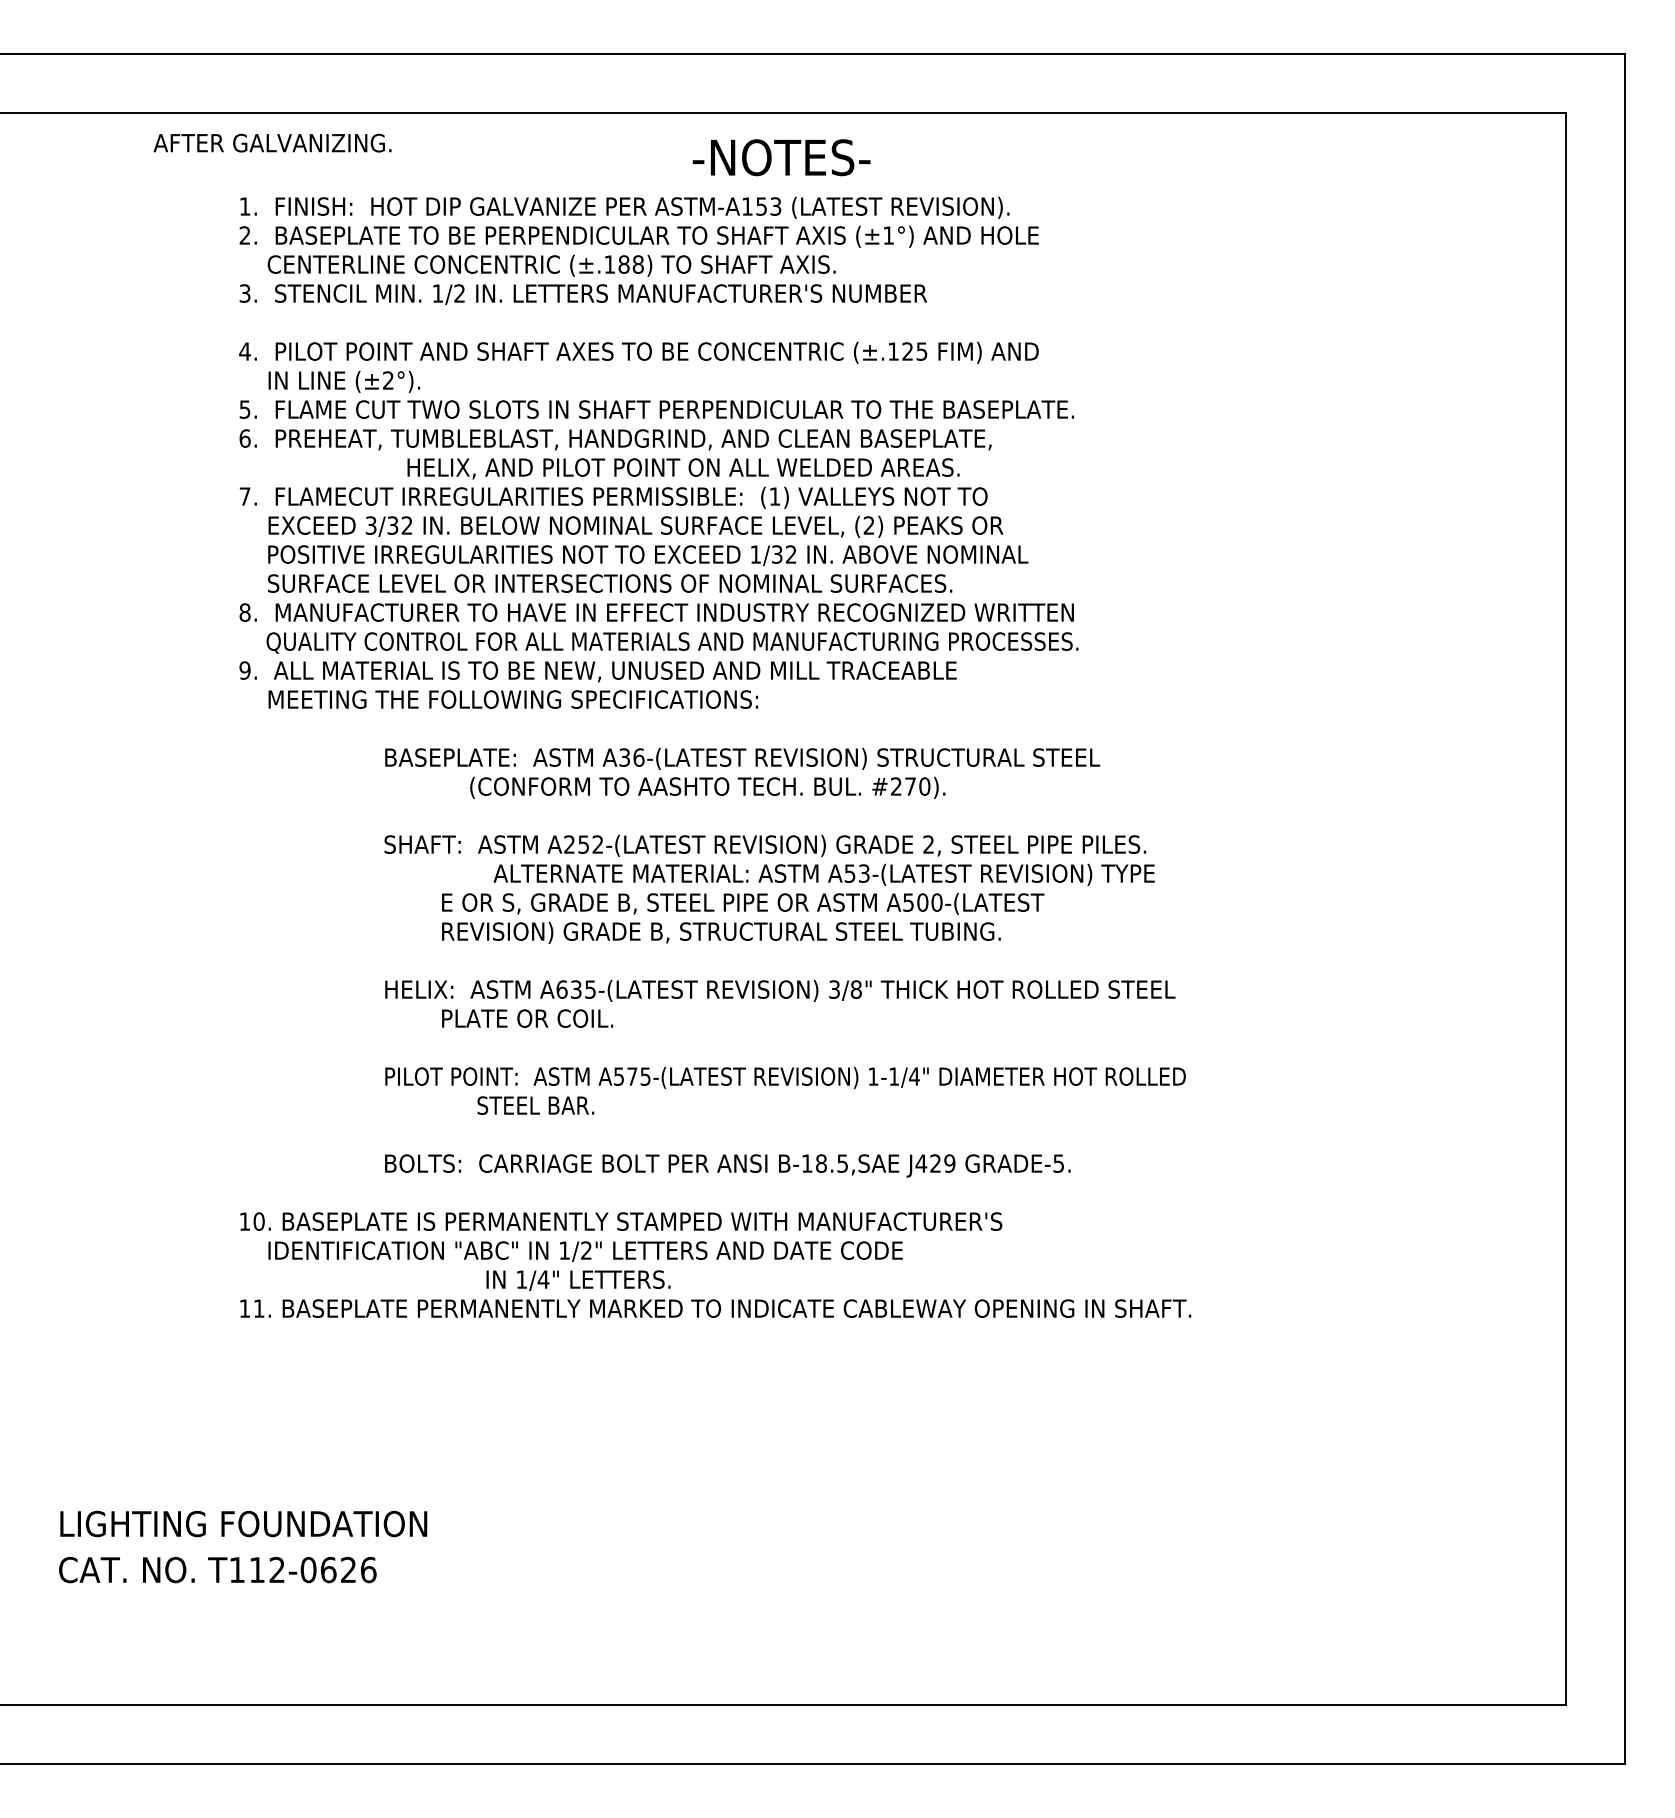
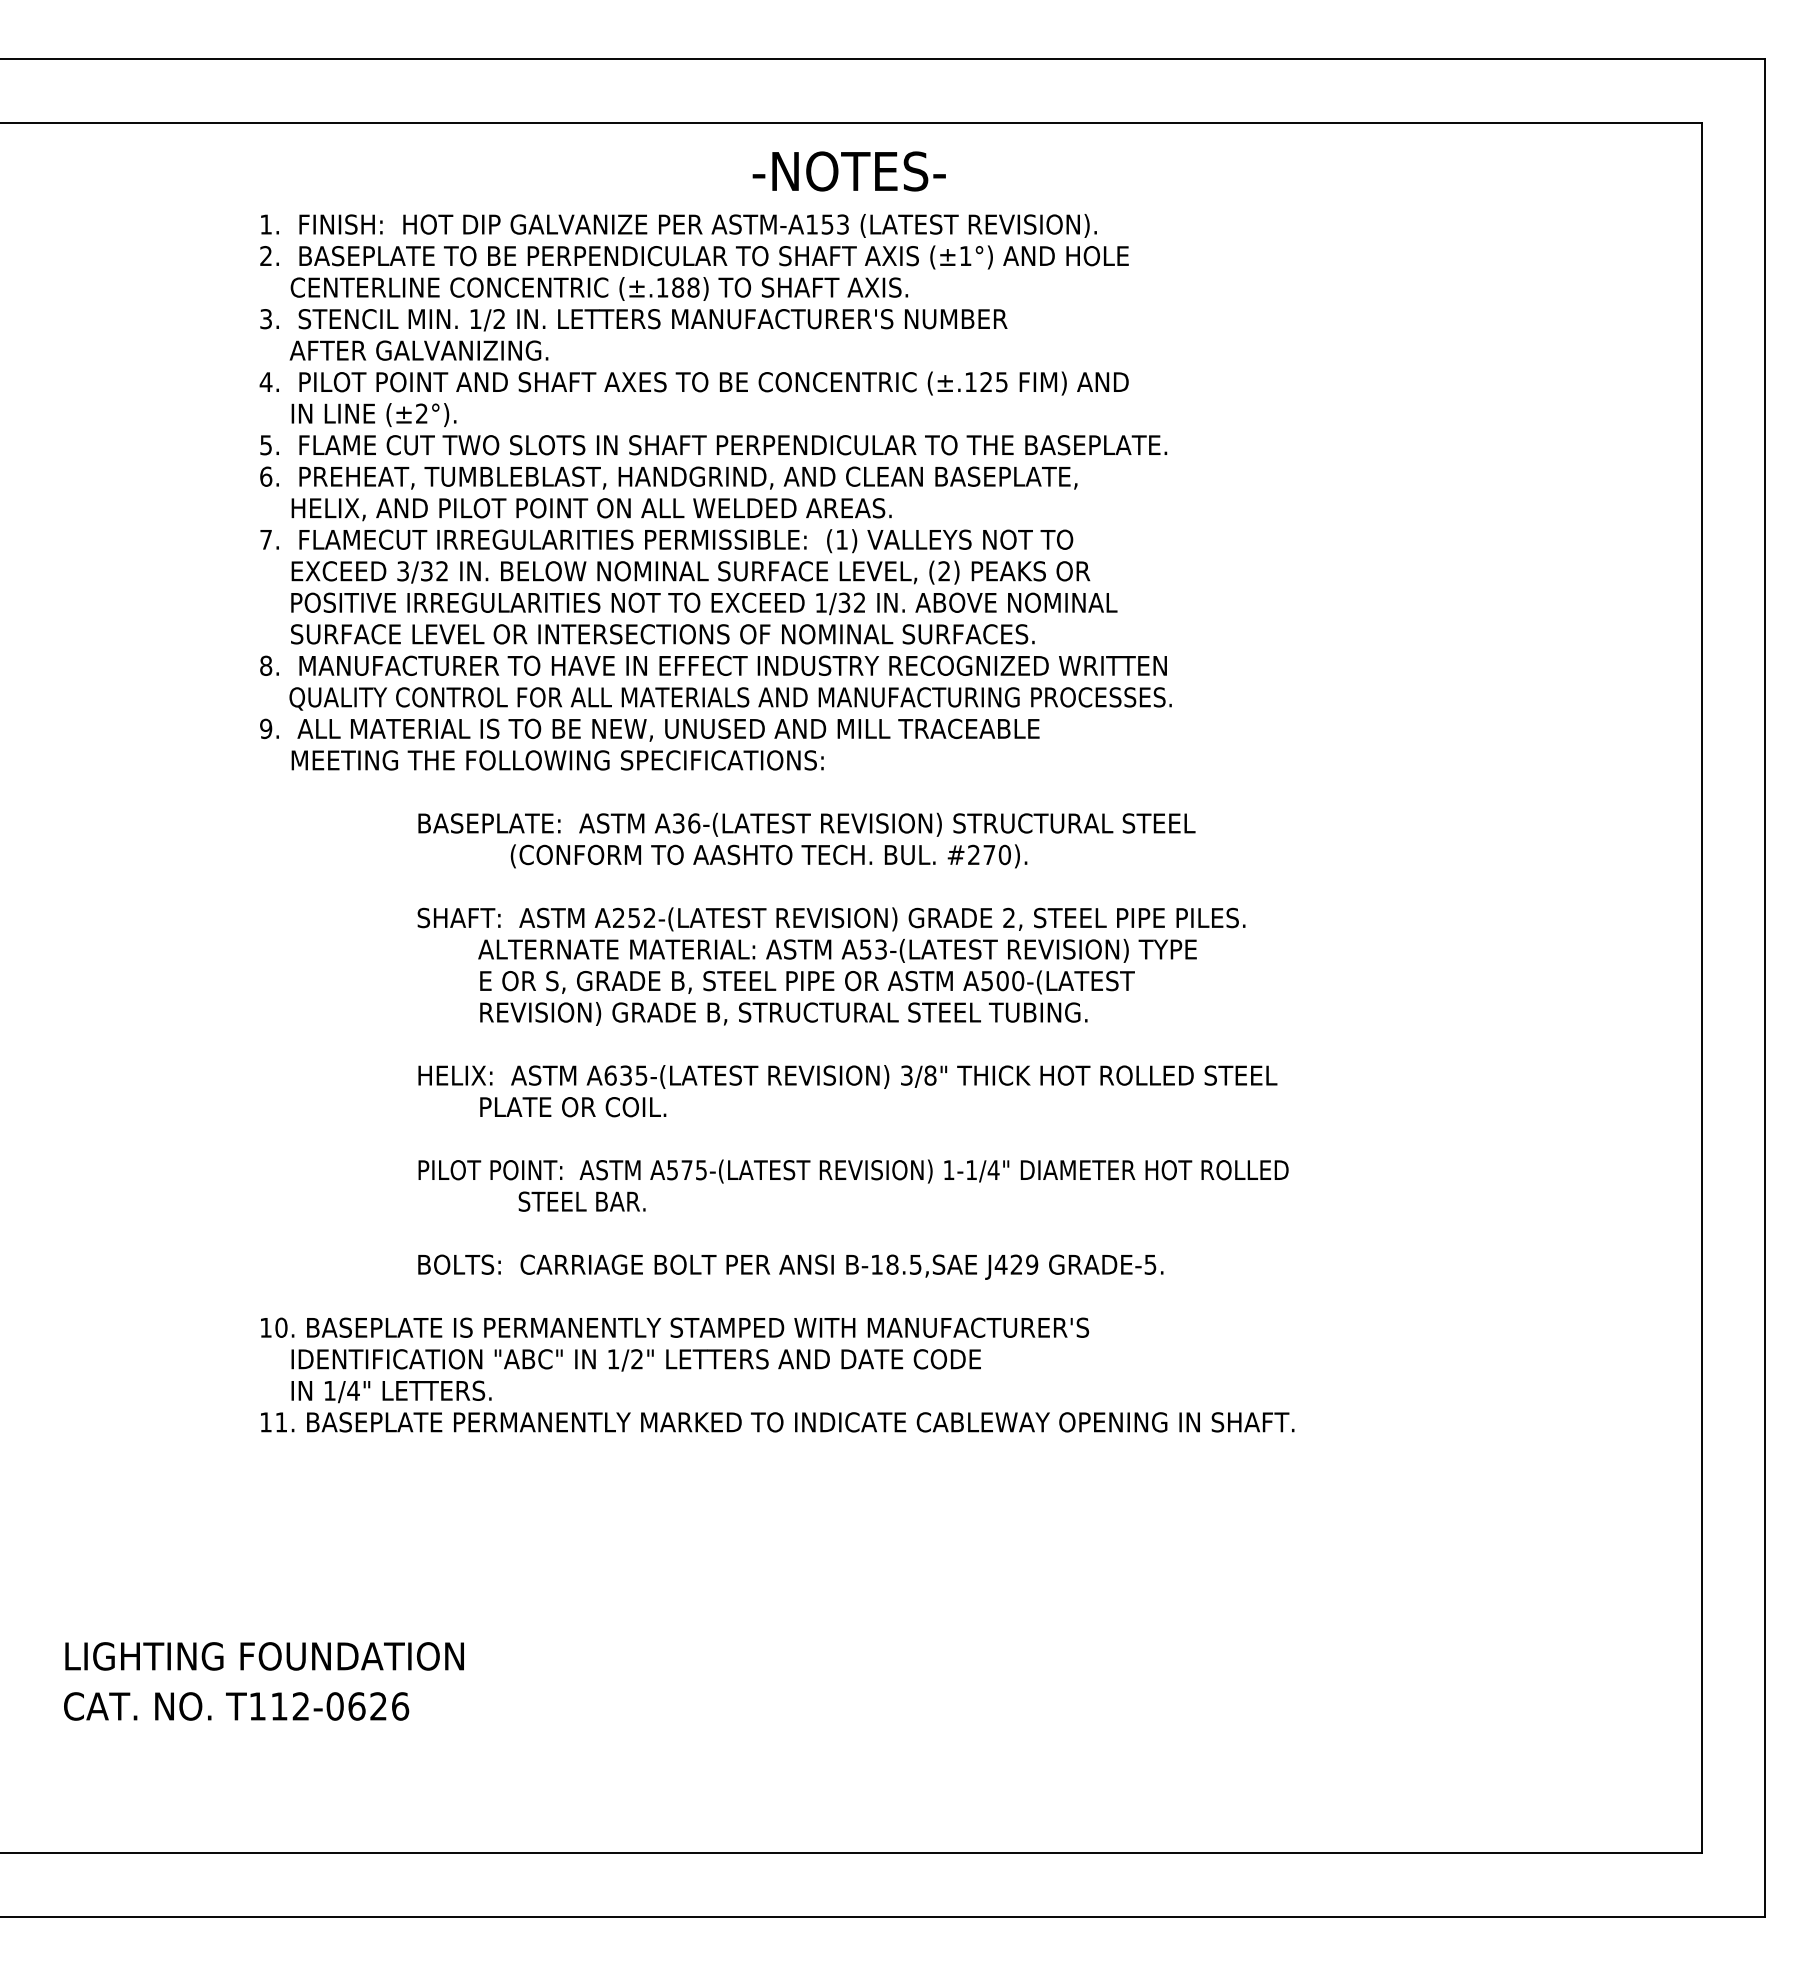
text: (272, 143) -> (418, 350), moved
text: (683, 468) -> (591, 509), moved
text: (824, 874) -> (837, 950), moved
text: (578, 1280) -> (391, 1391), moved

